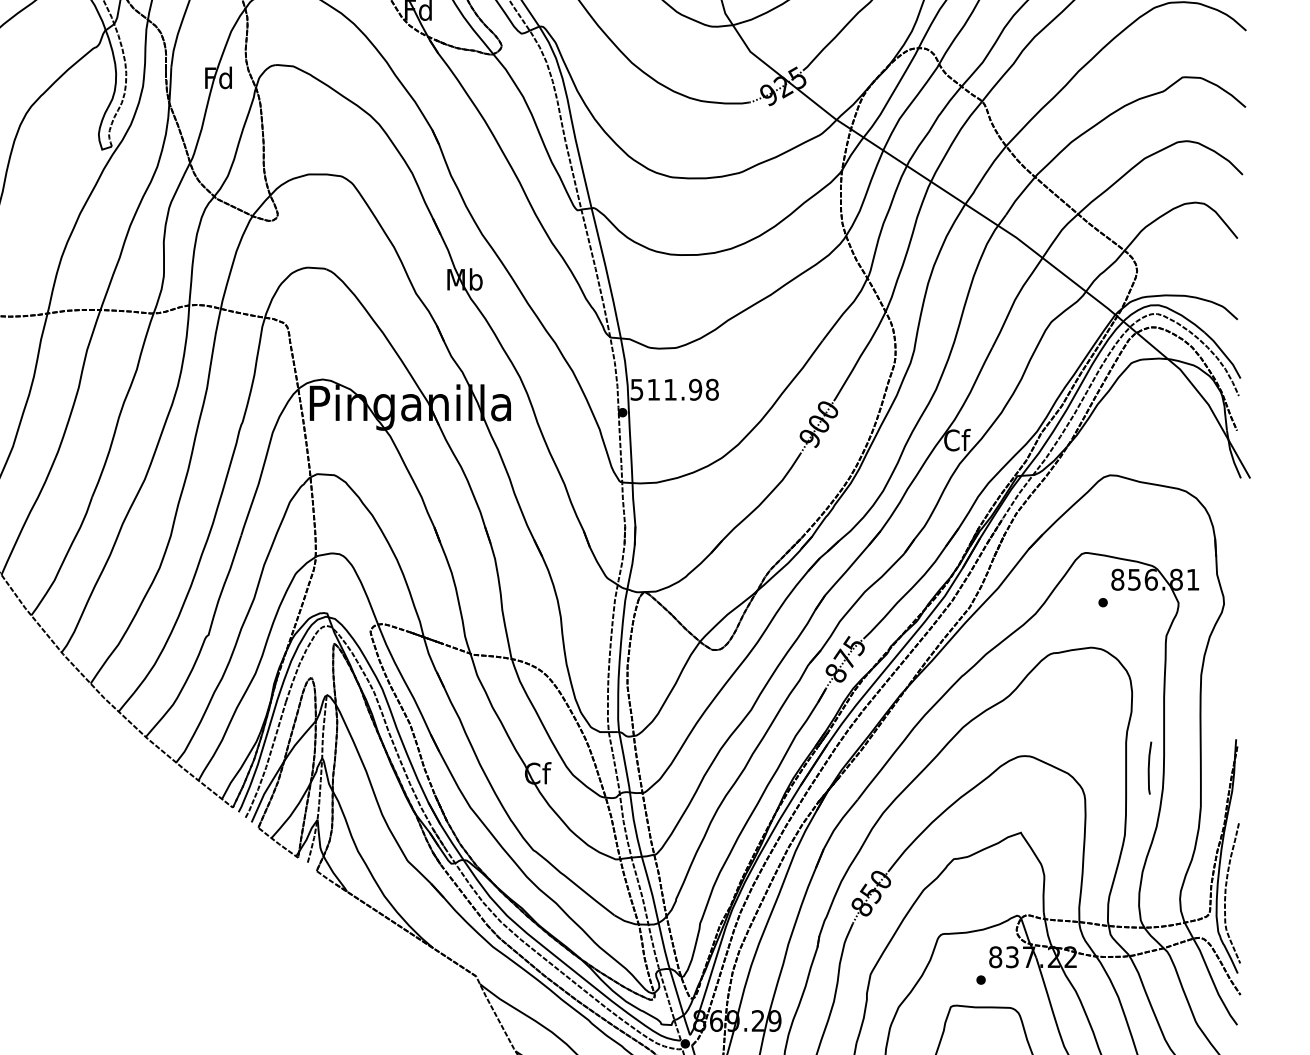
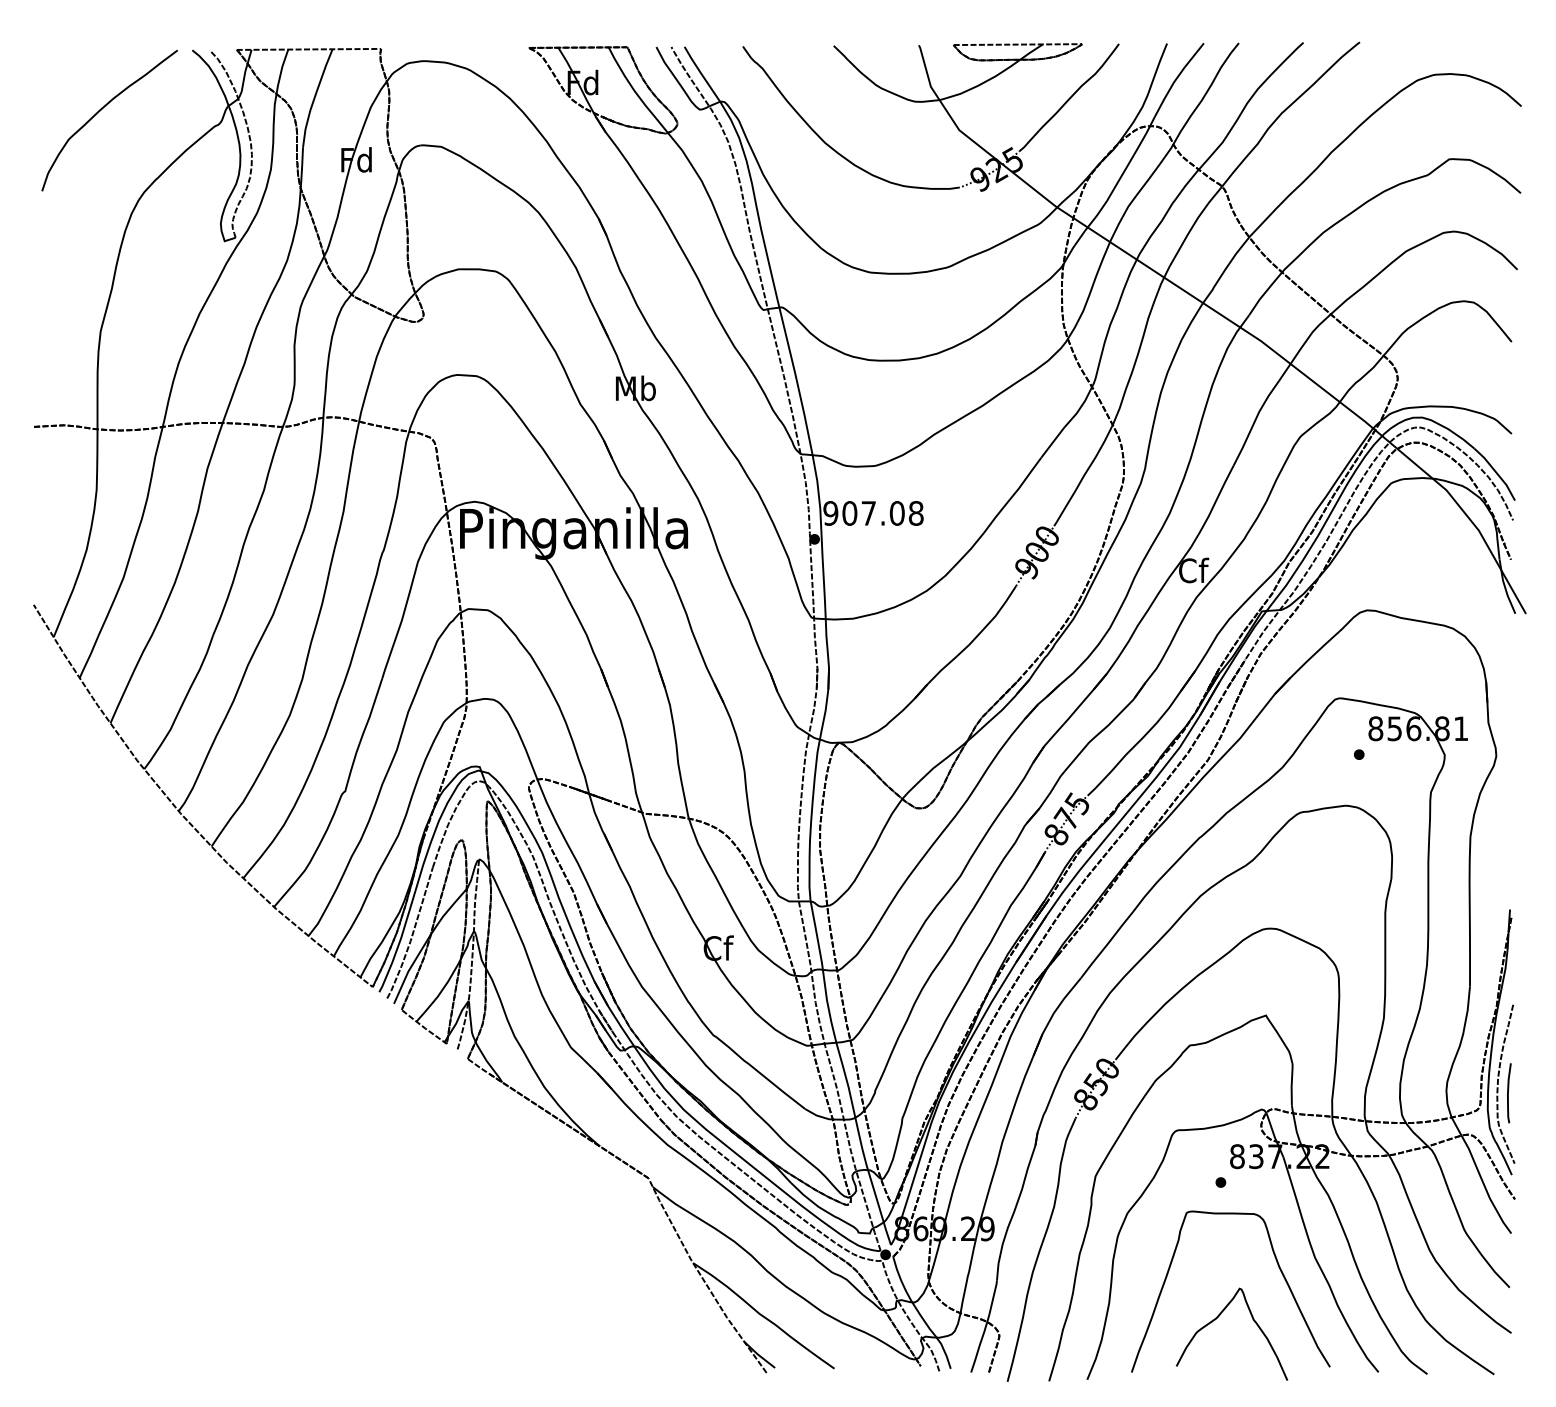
text: (665, 389) -> (863, 513), 511.98 -> 907.08
curve: (1149, 768) -> (1508, 1093), moved

